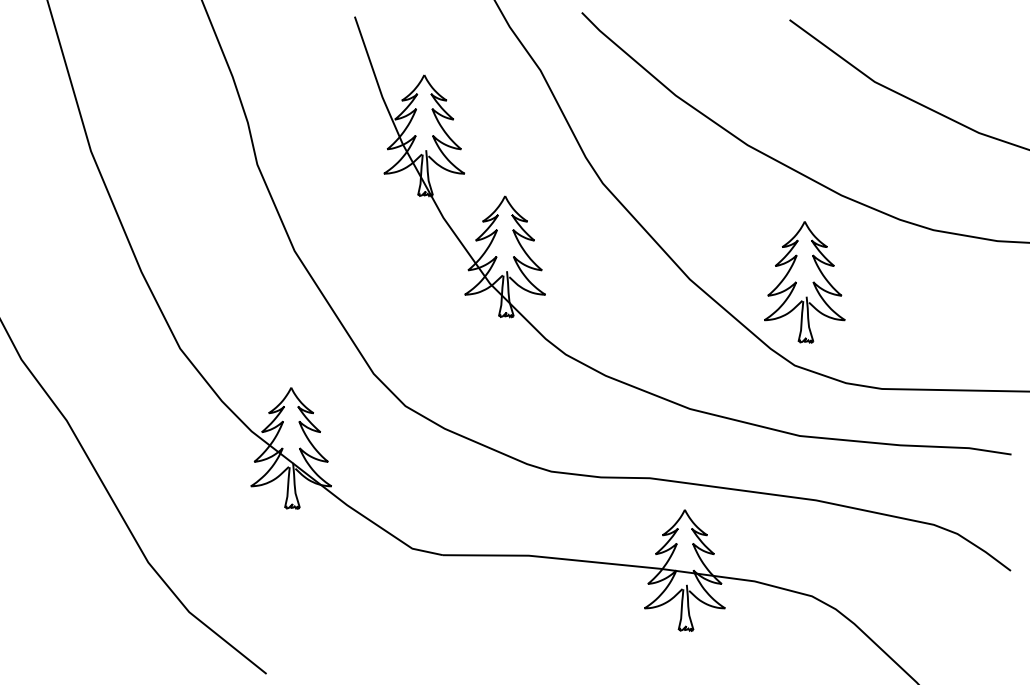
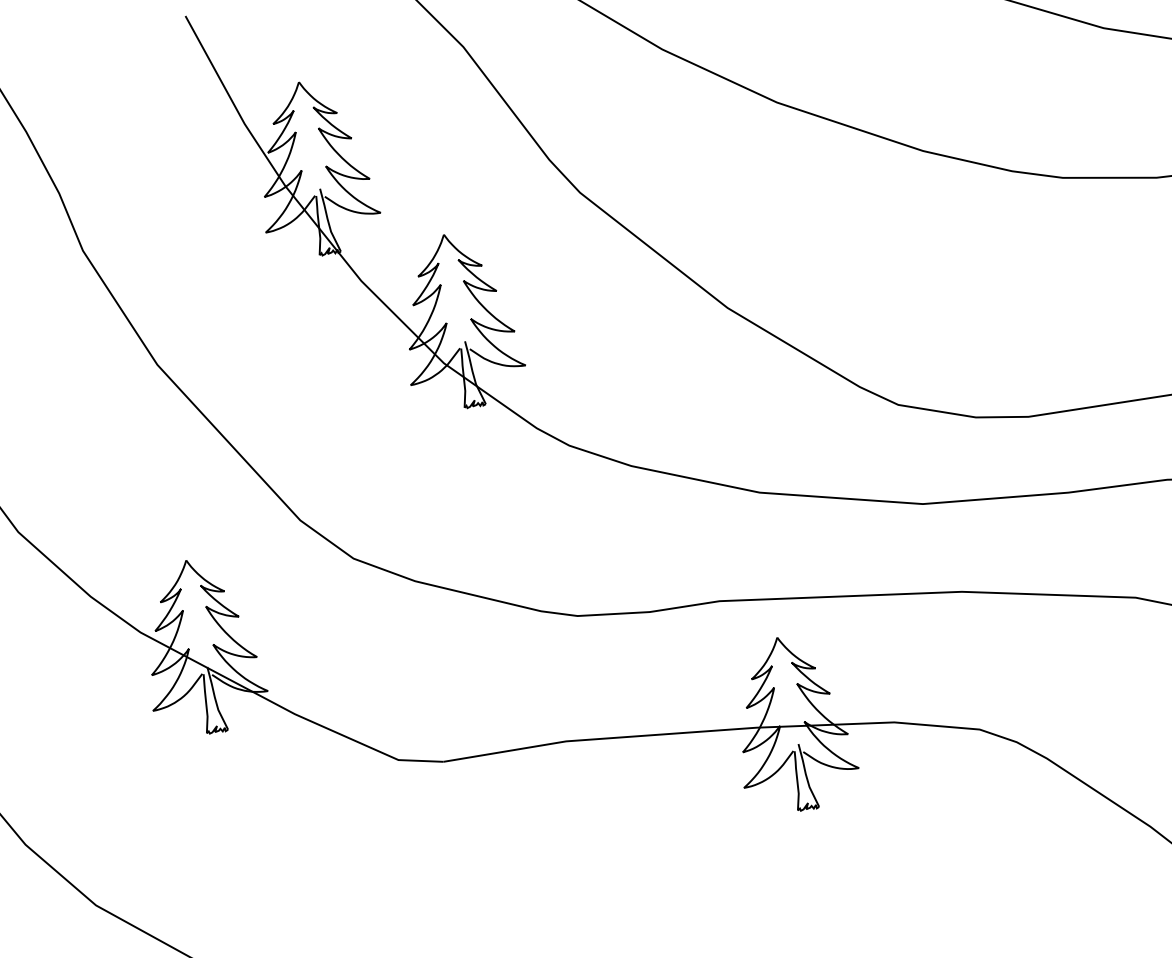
part: (804, 282) -> (891, 284), removed

